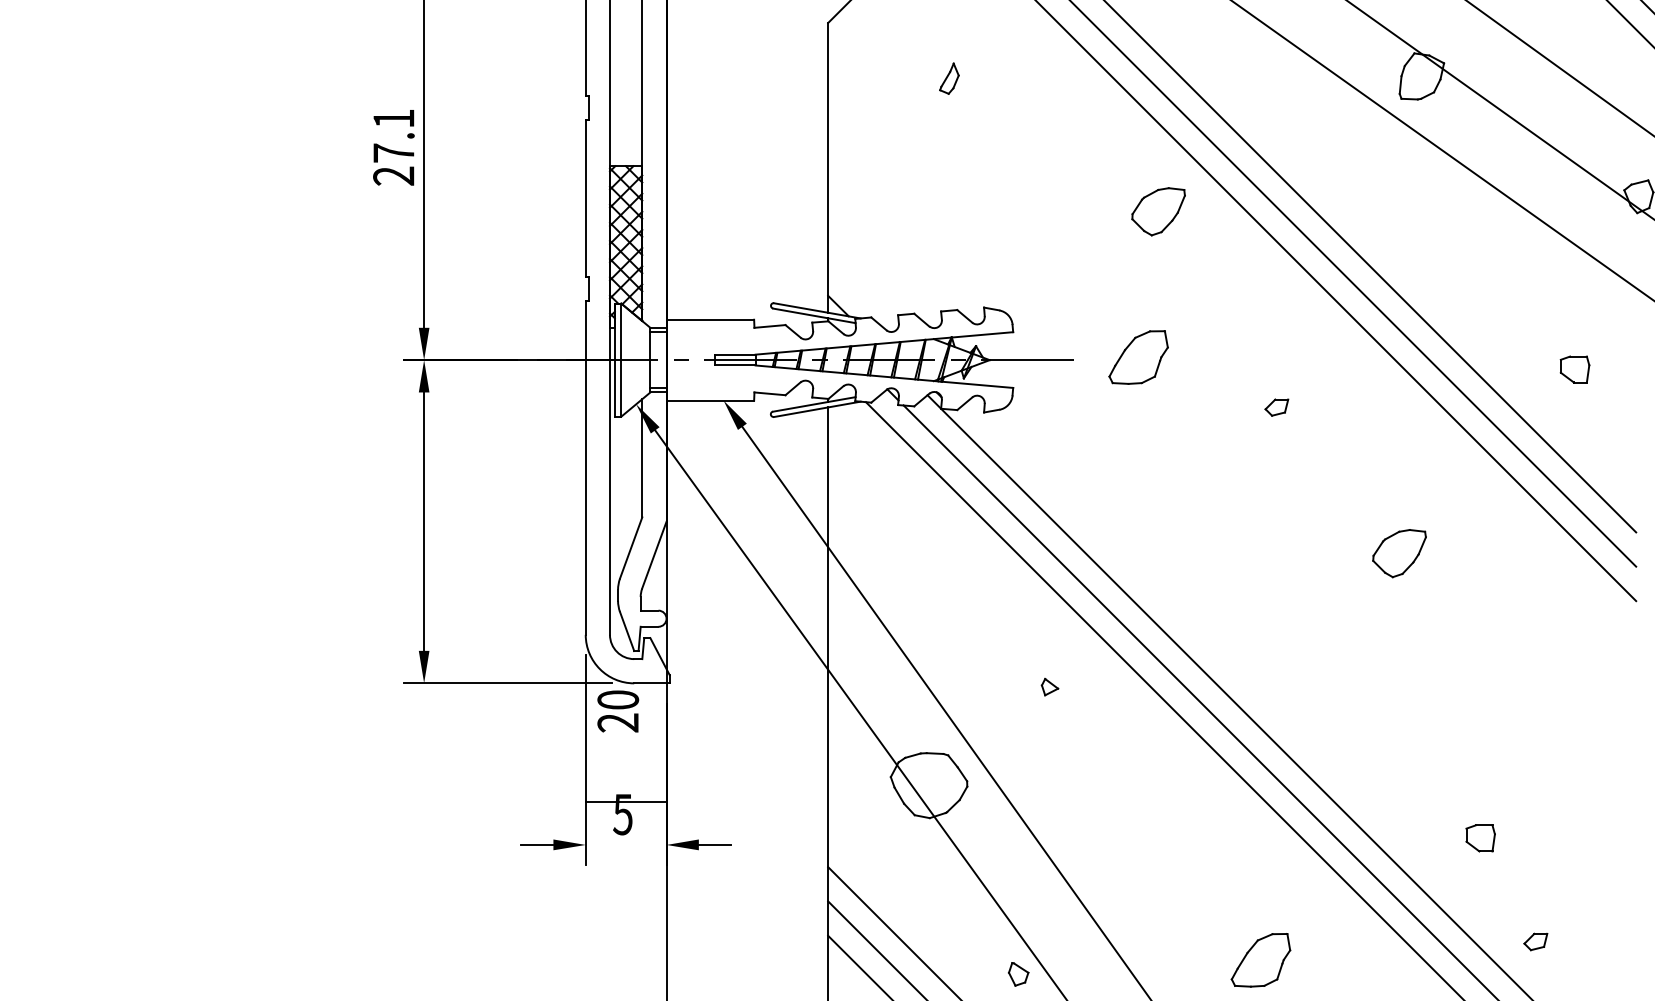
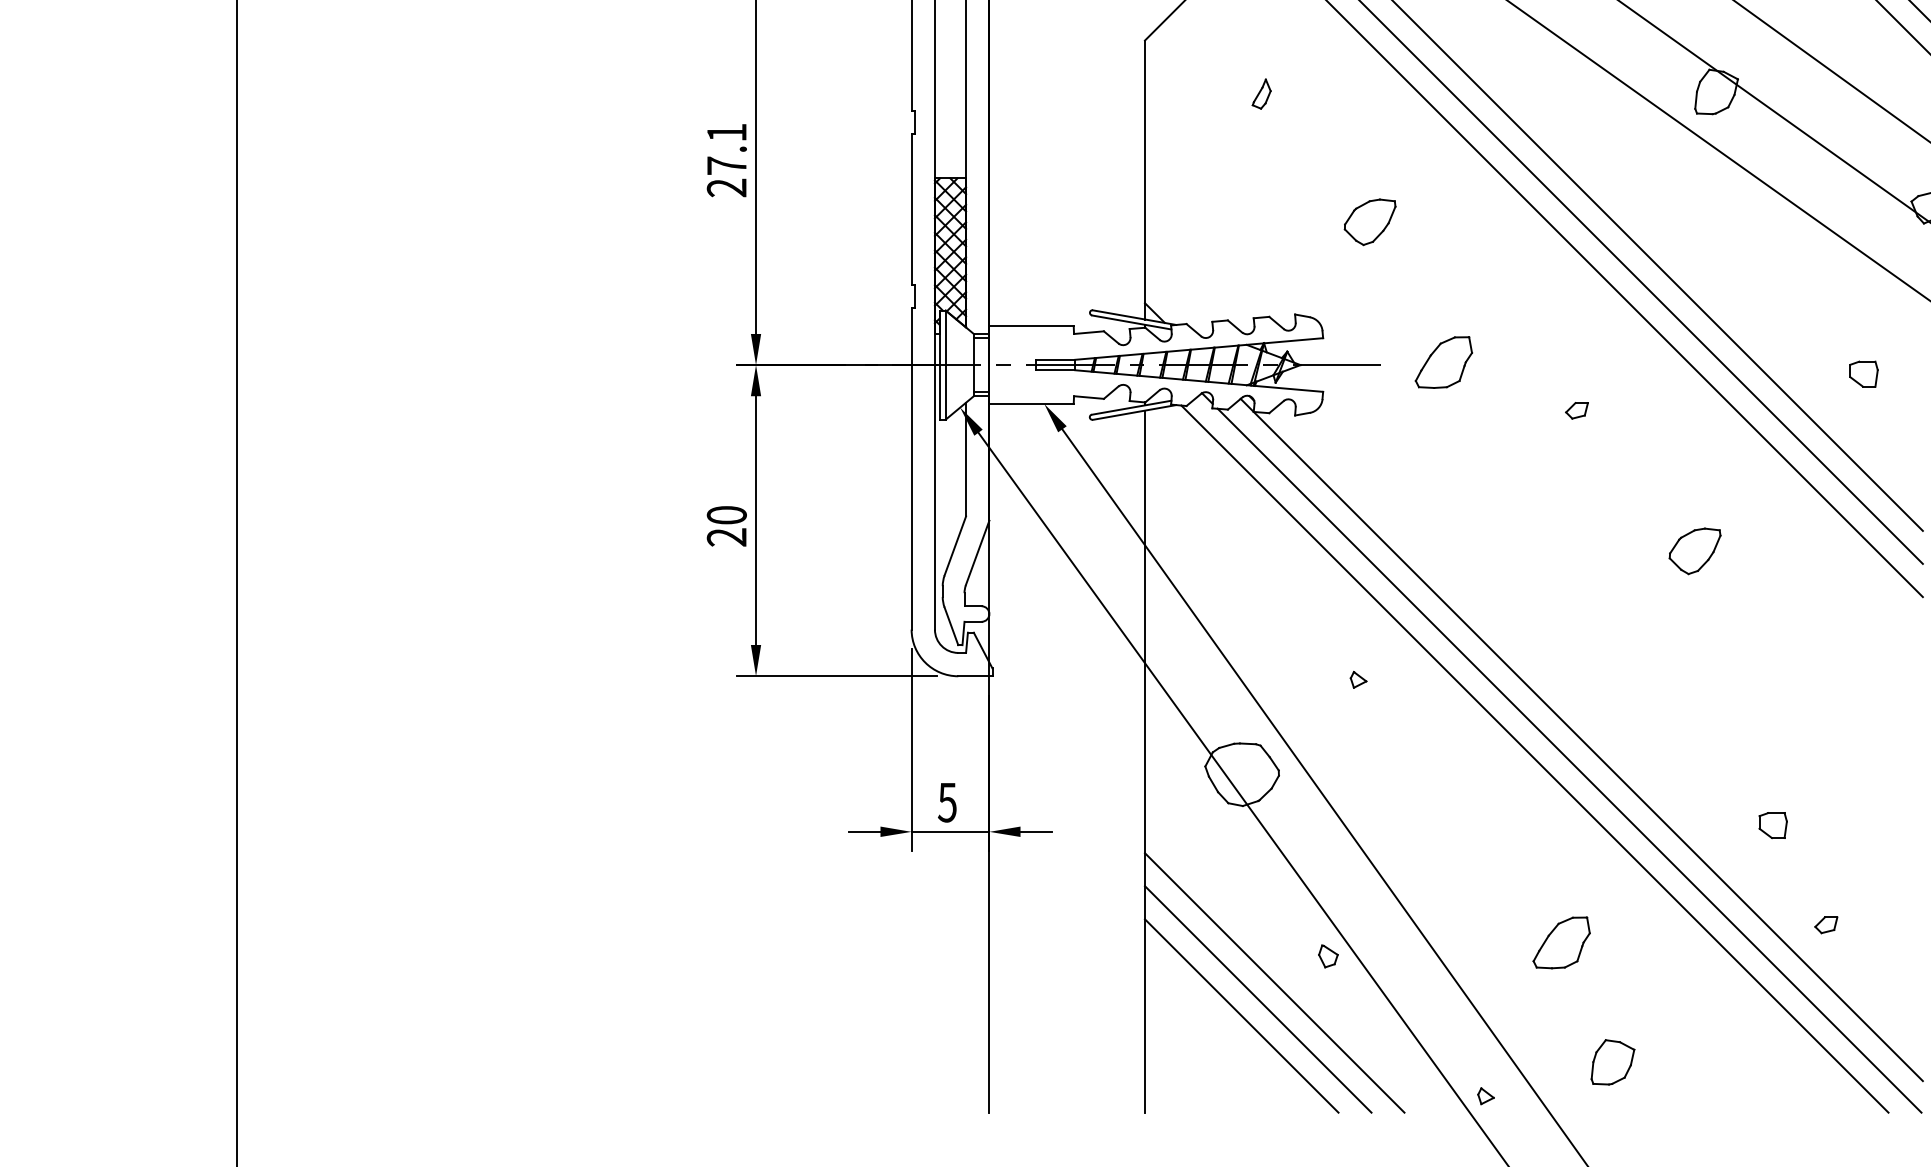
part: (1157, 212) -> (1369, 222), moved
text: (617, 711) -> (726, 526), moved
line: (626, 802) -> (950, 831), moved

